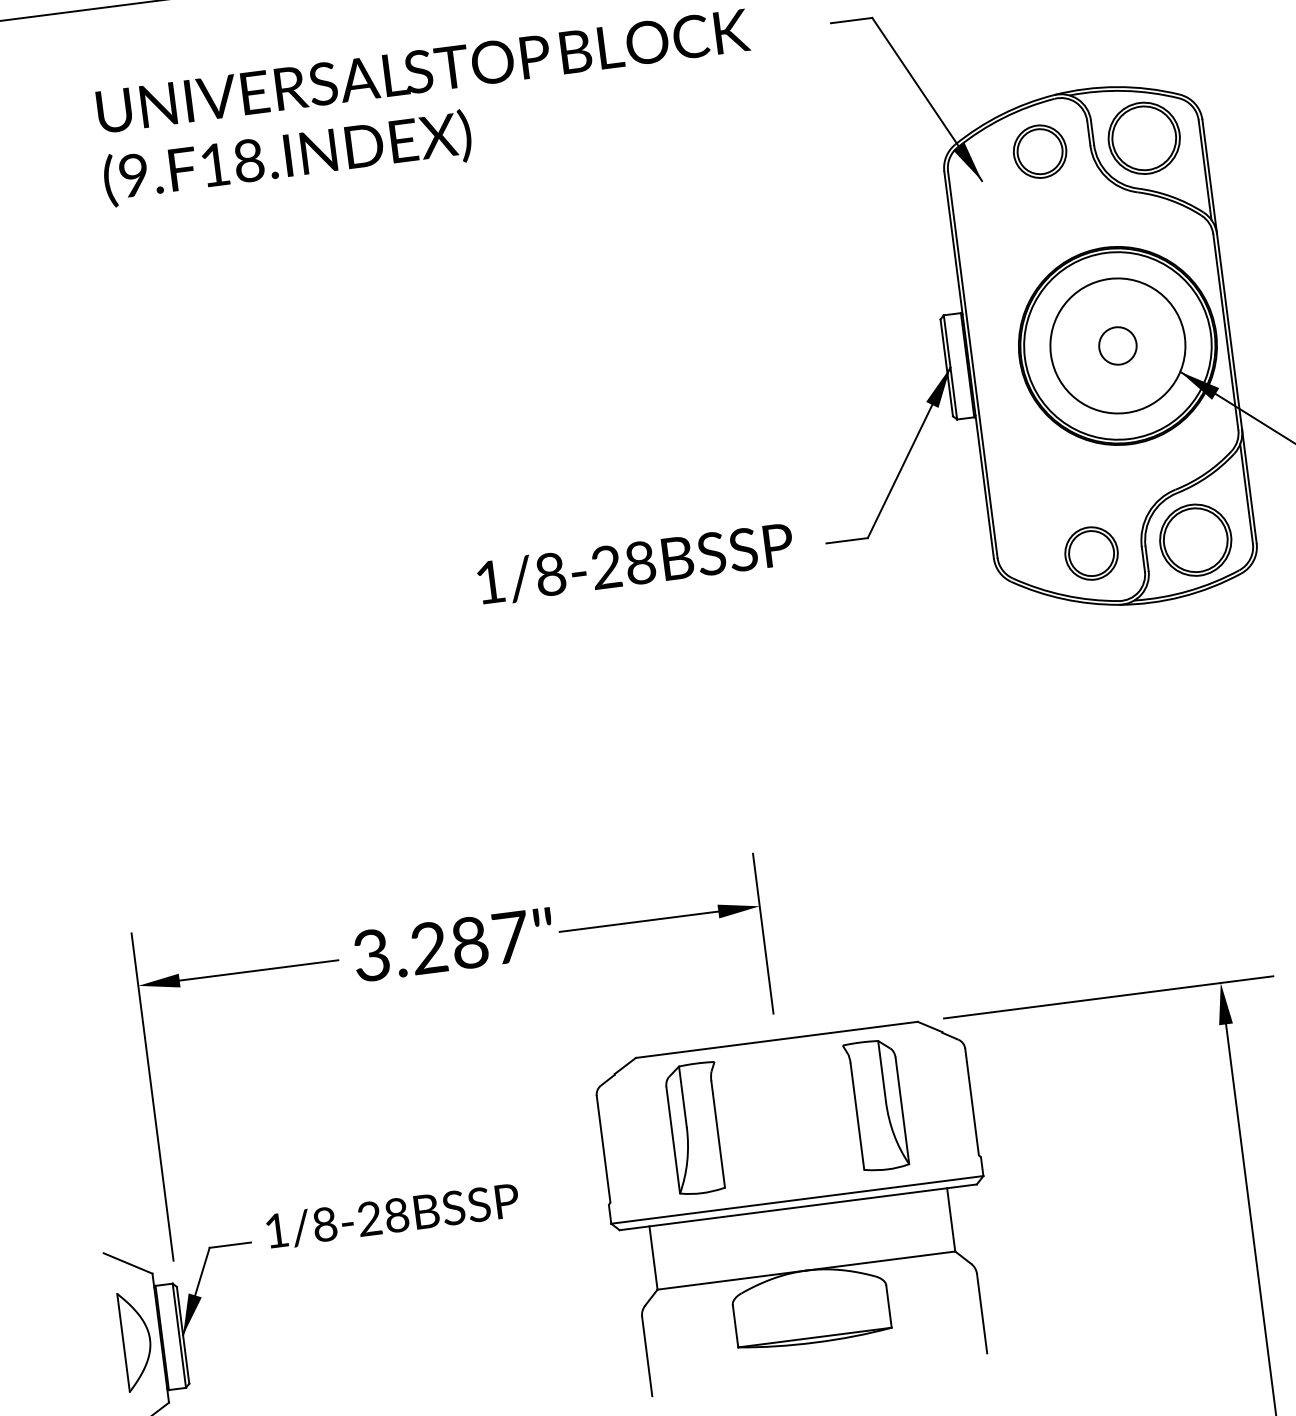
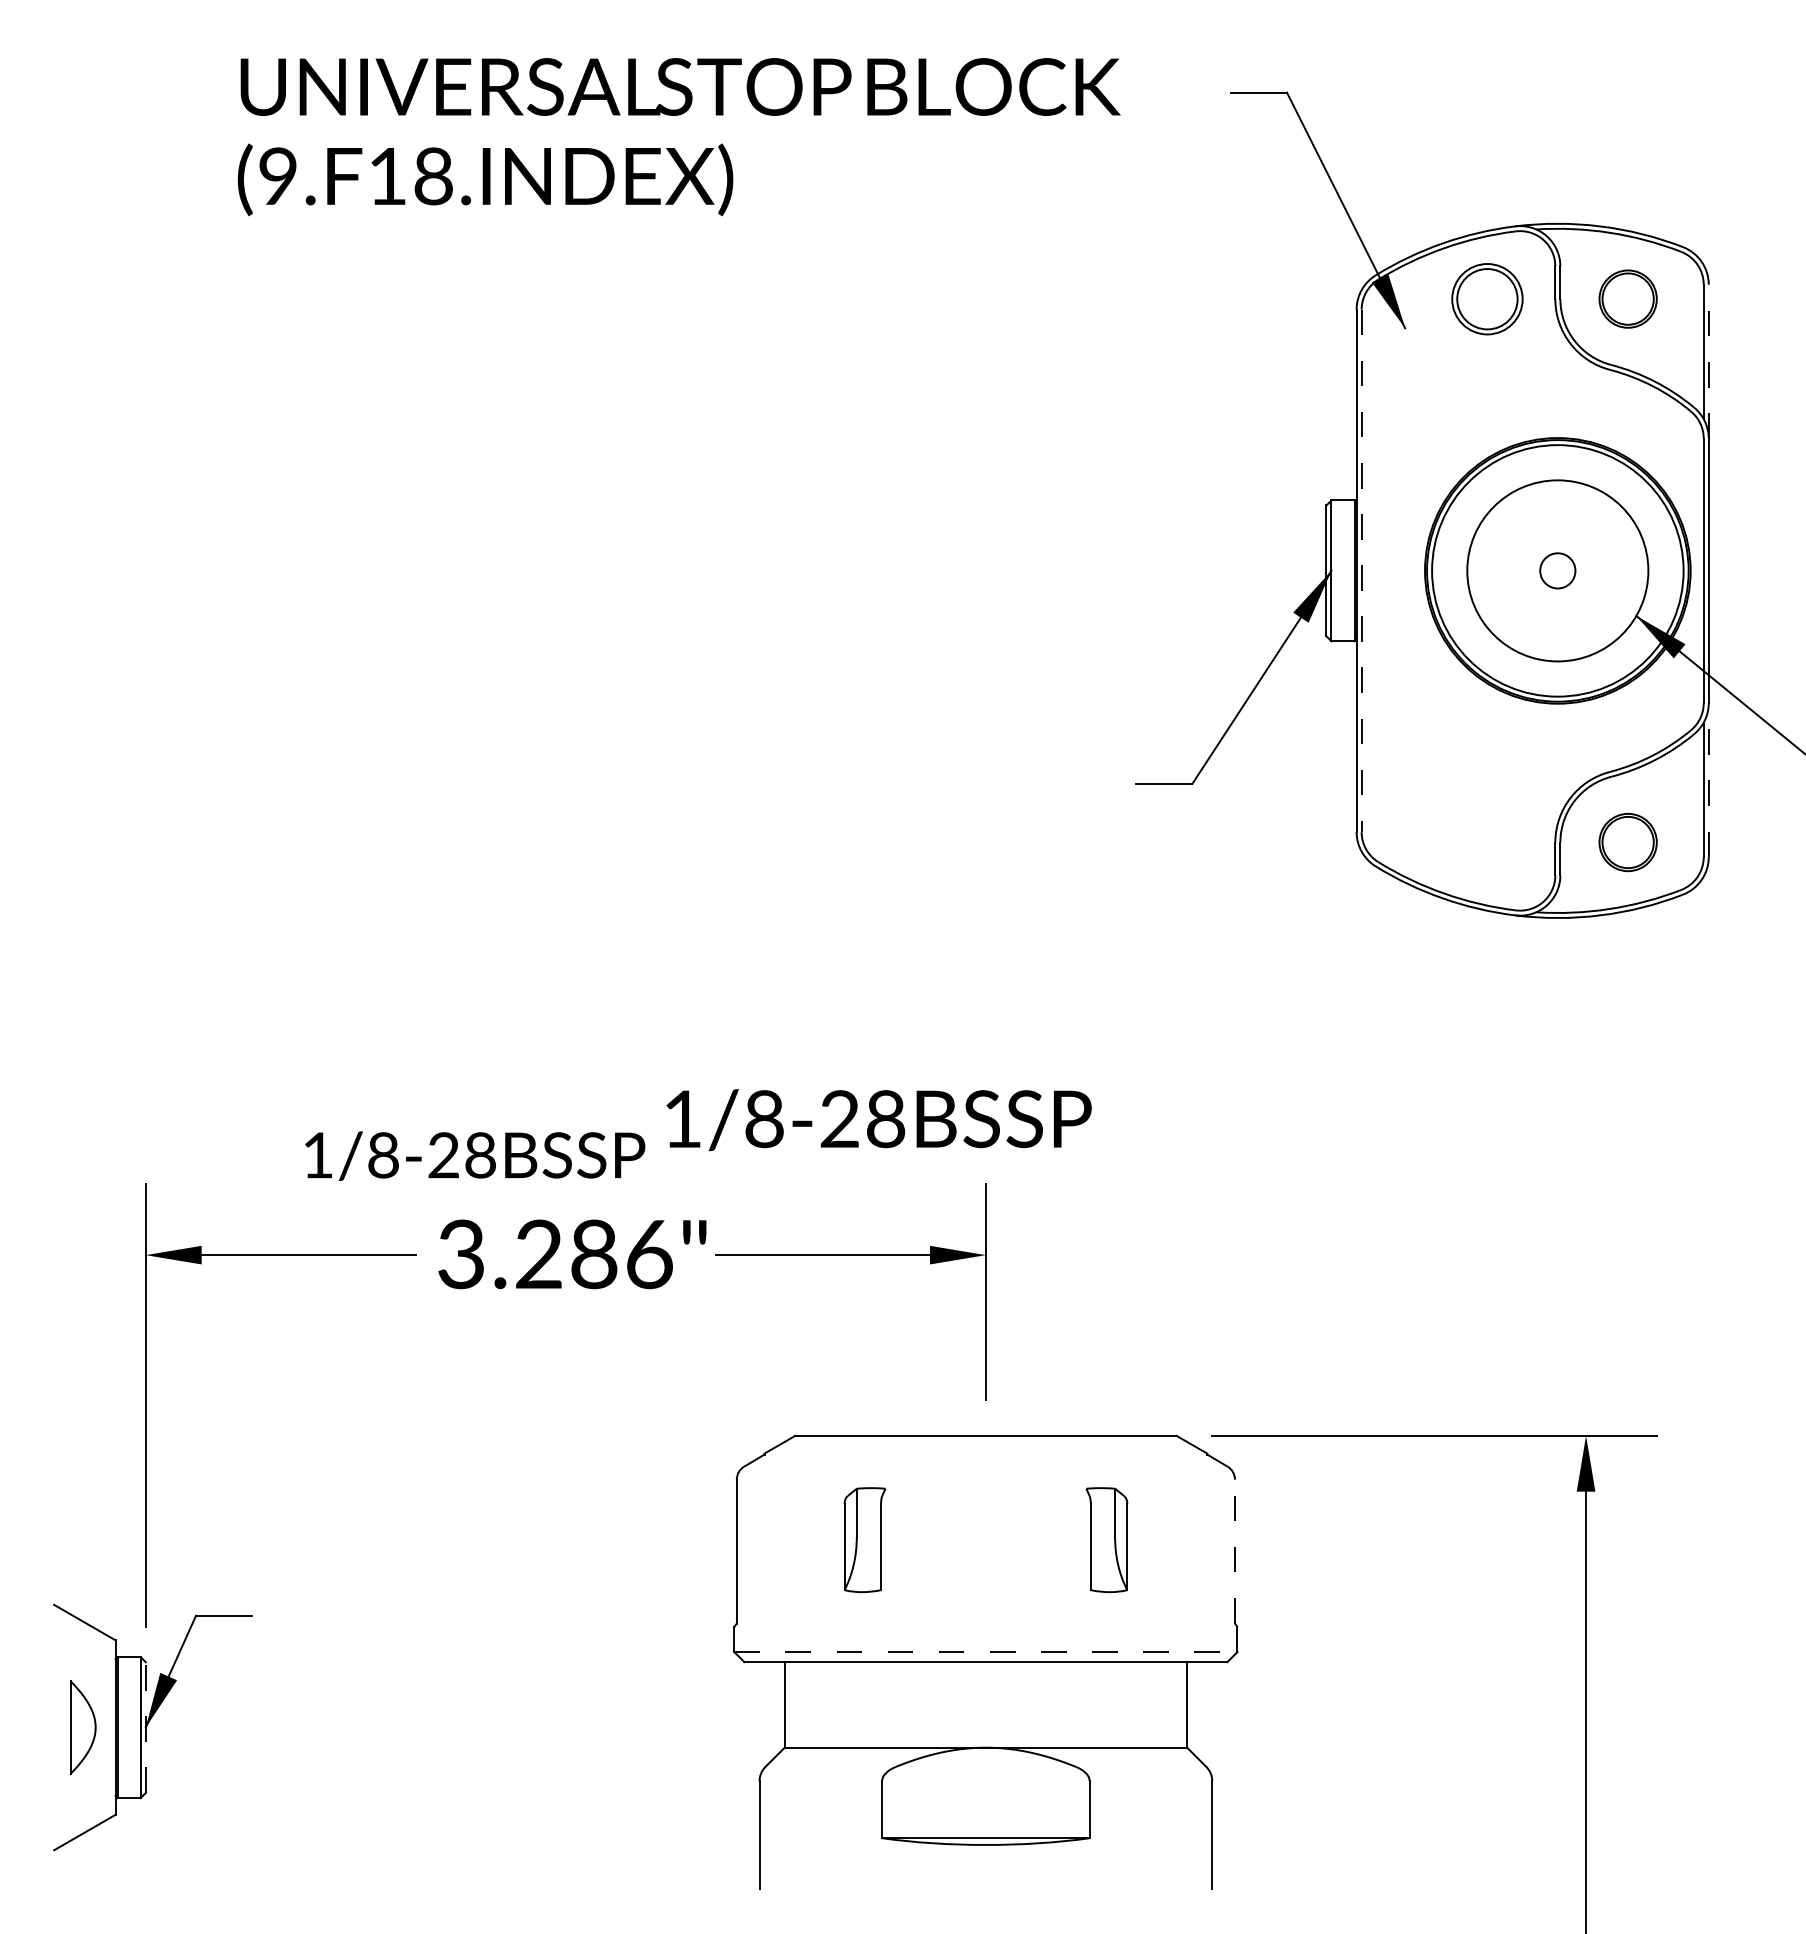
part: (1143, 137) -> (1627, 298), size x0.6
line: (1209, 176) -> (1708, 361), solid -> dashed
circle: (1117, 345) -> (1557, 570), size x0.7
line: (972, 365) -> (1361, 571), solid -> dashed
line: (1249, 486) -> (1708, 780), solid -> dashed
part: (1195, 540) -> (1627, 842), size x0.6
part: (1091, 553) -> (1487, 842), removed
text: (635, 564) -> (878, 1120), moved
text: (511, 937) -> (650, 1254), 3.287" -> 3.286"
line: (971, 1101) -> (1234, 1551), solid -> dashed
part: (875, 1105) -> (1106, 1539), size x0.6
part: (696, 1128) -> (864, 1539), size x0.6
line: (797, 1200) -> (985, 1652), solid -> dashed
text: (393, 1215) -> (475, 1155), moved
line: (182, 1335) -> (145, 1727), solid -> dashed
part: (136, 1341) -> (82, 1727), size x0.7

